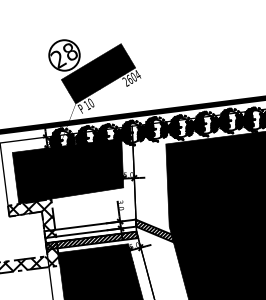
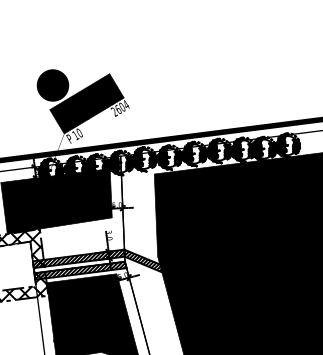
fill: (64, 55) -> (52, 85), added
hatch: (90, 228) -> (78, 258), added

